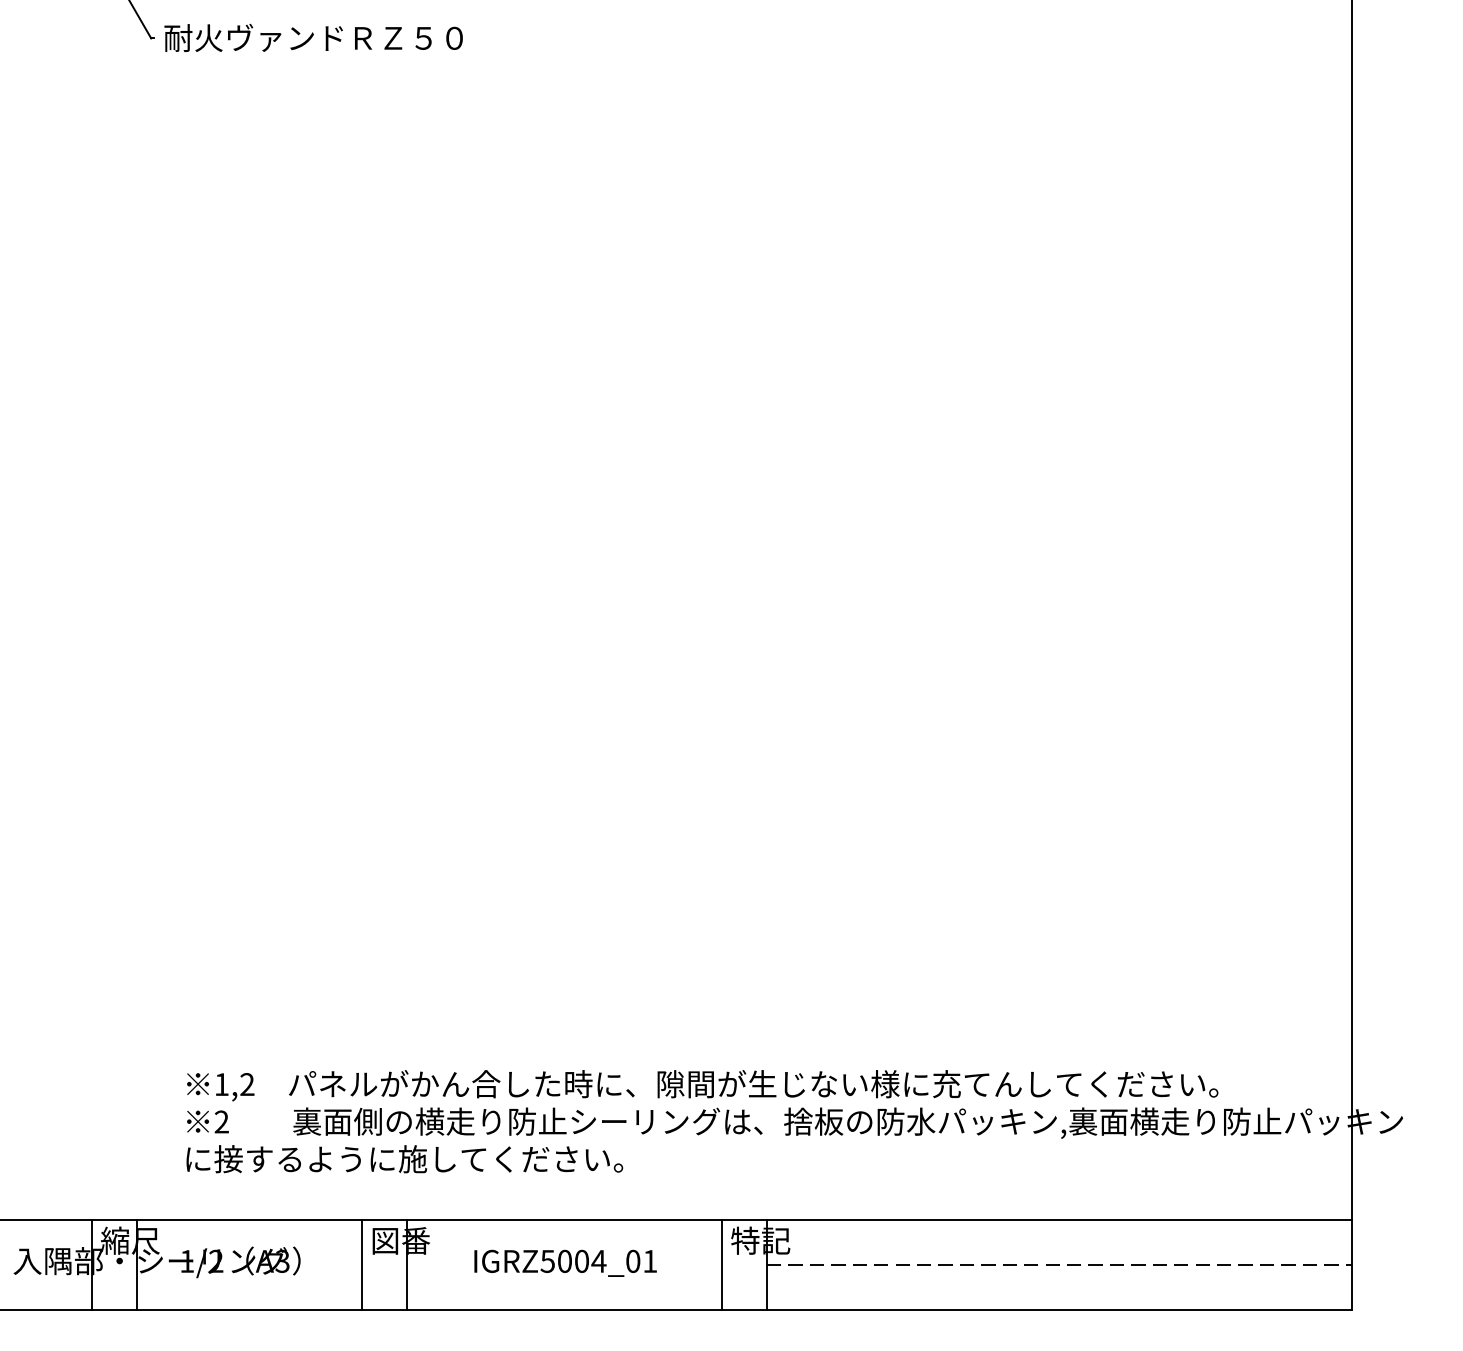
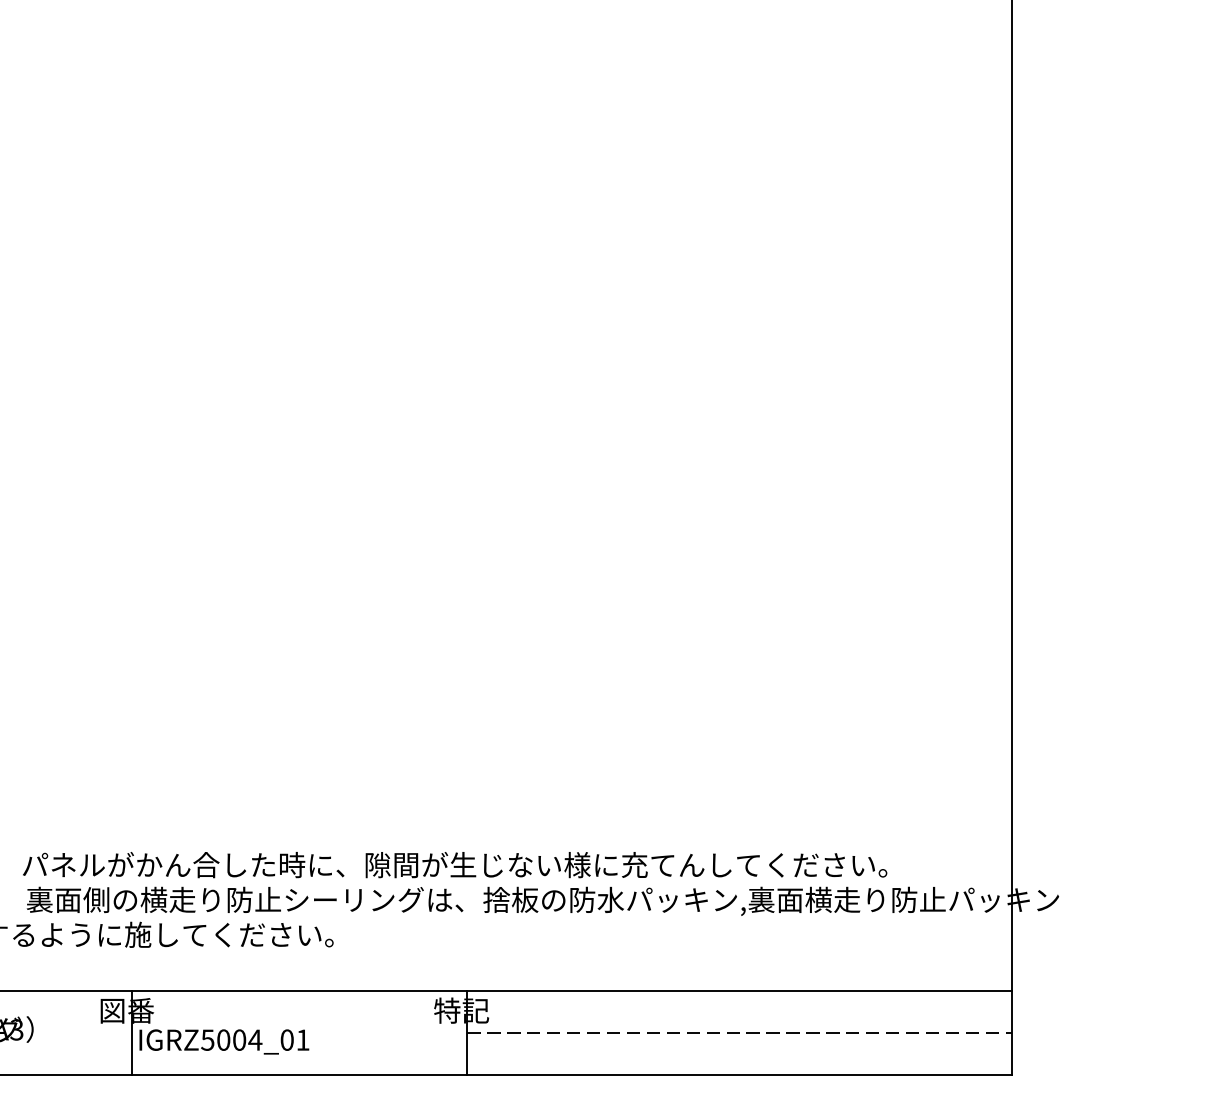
text: (565, 1262) -> (224, 1041), moved
line: (361, 1264) -> (90, 1032), removed
line: (721, 1264) -> (425, 1032), removed

